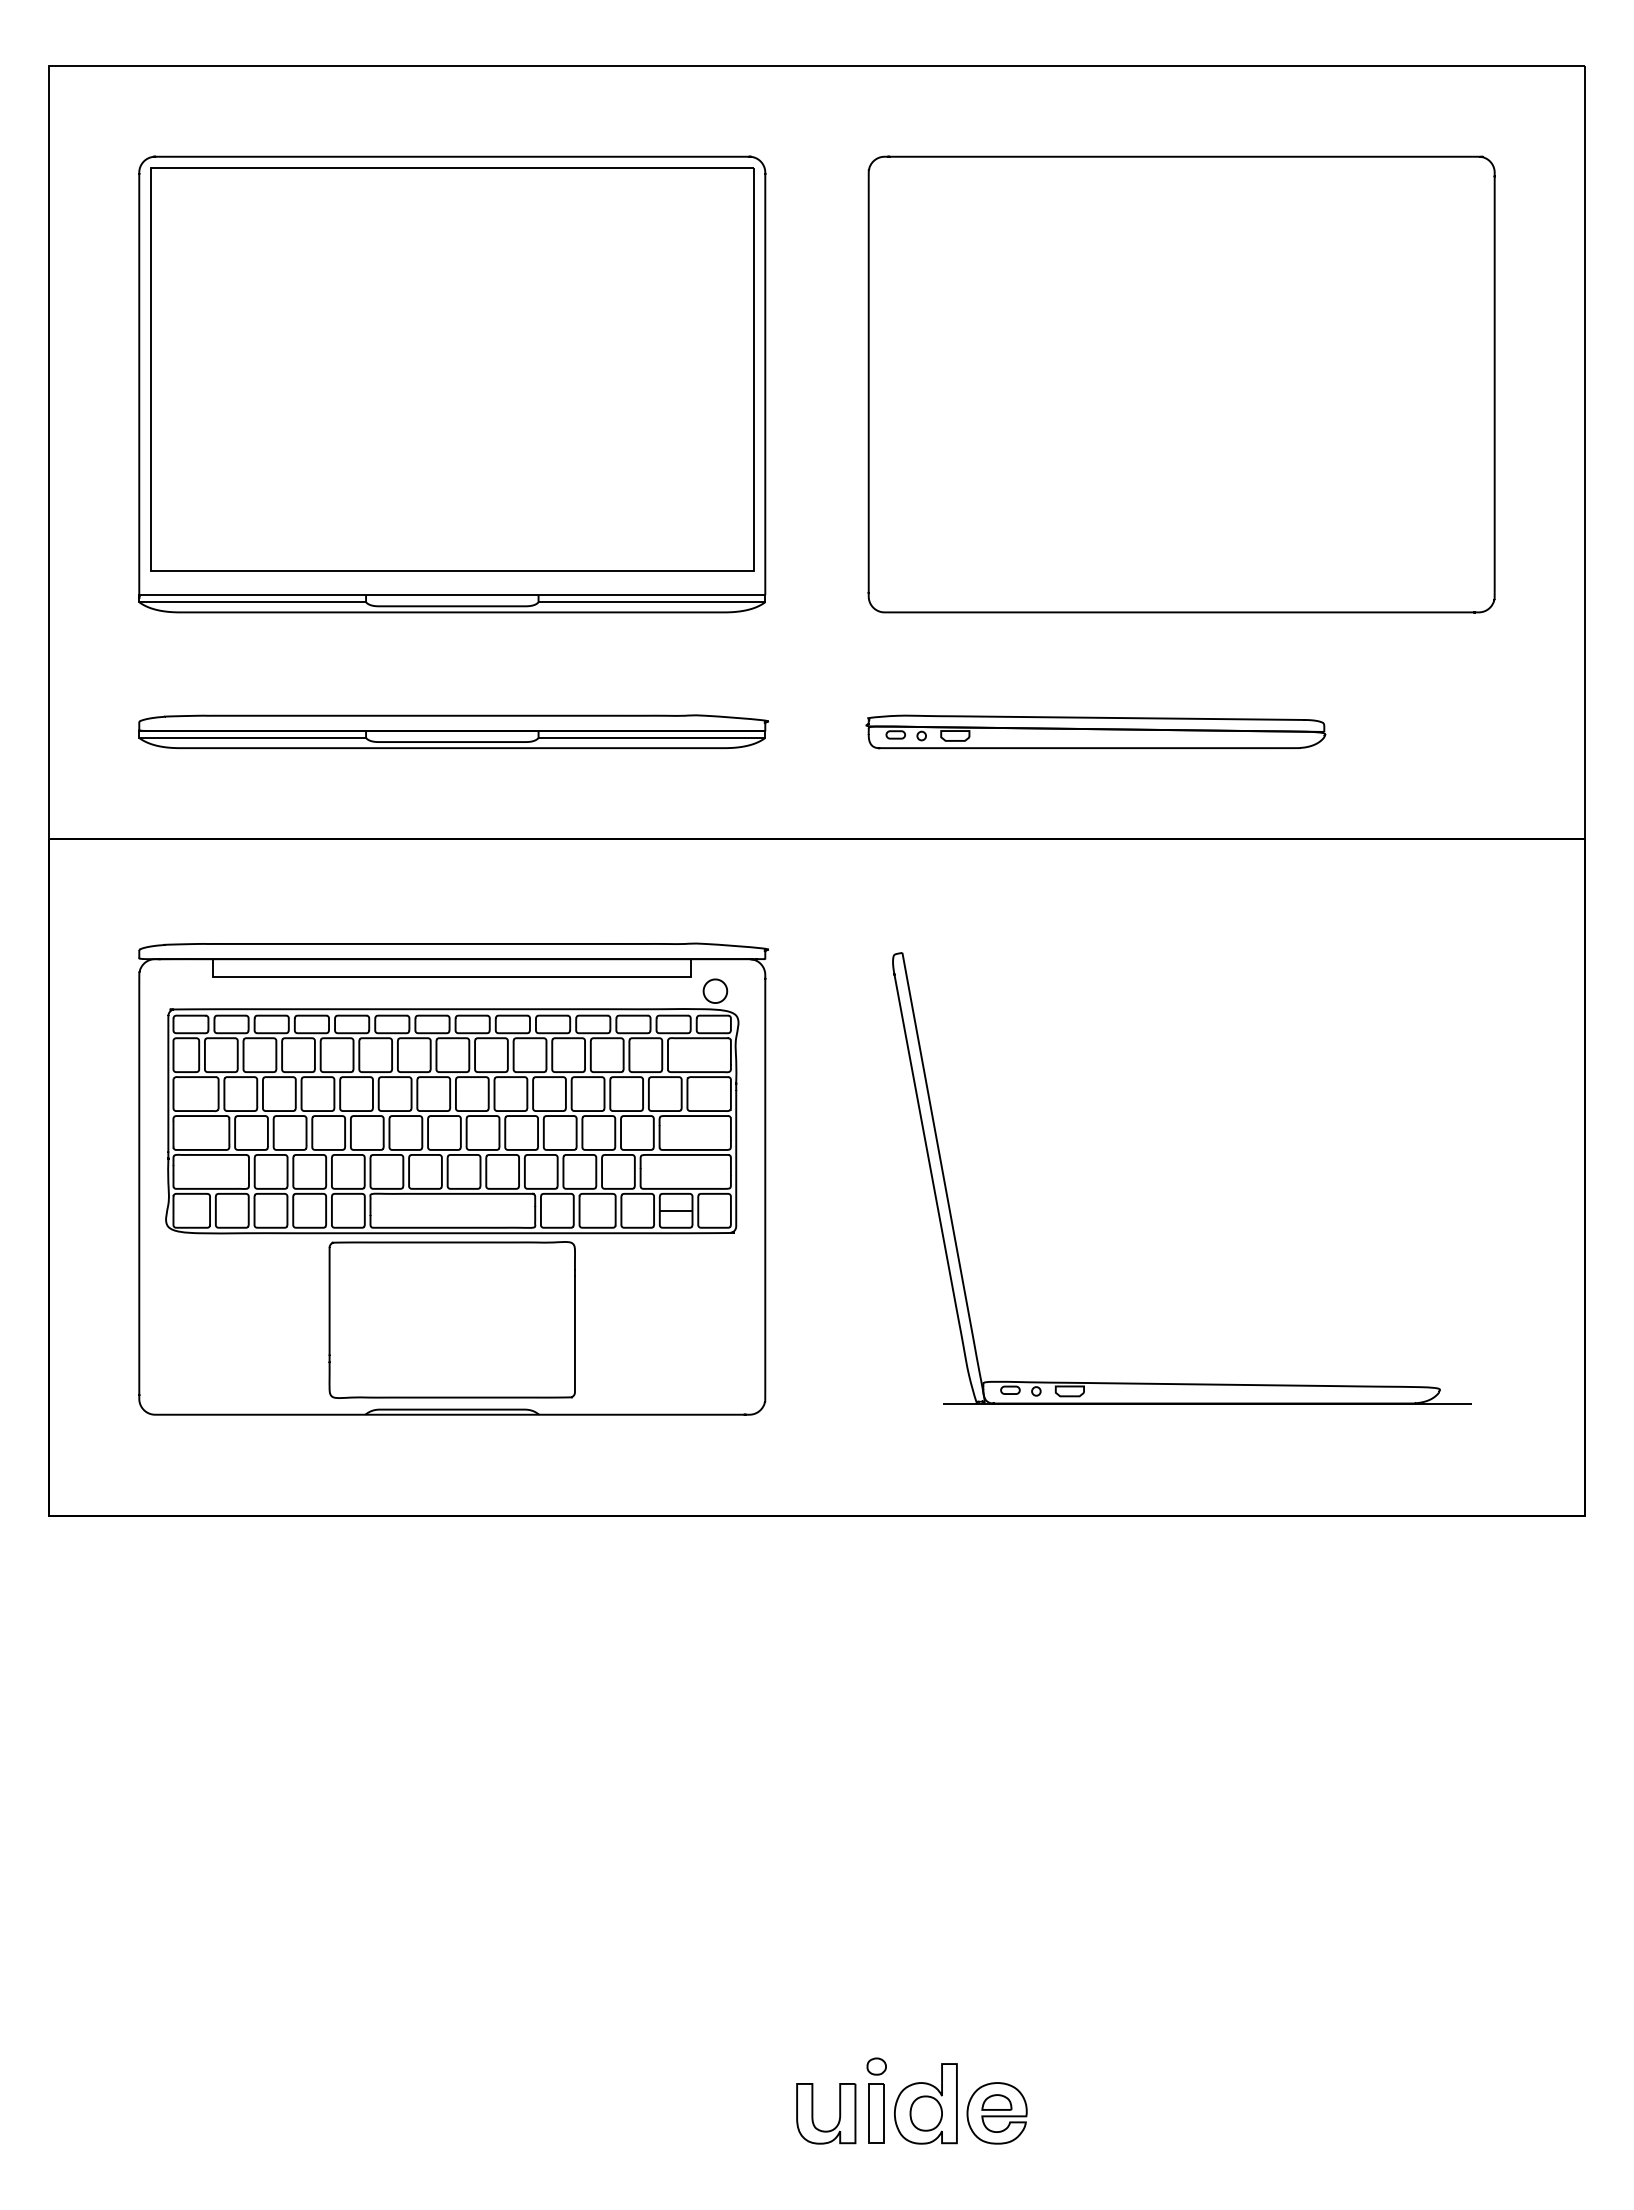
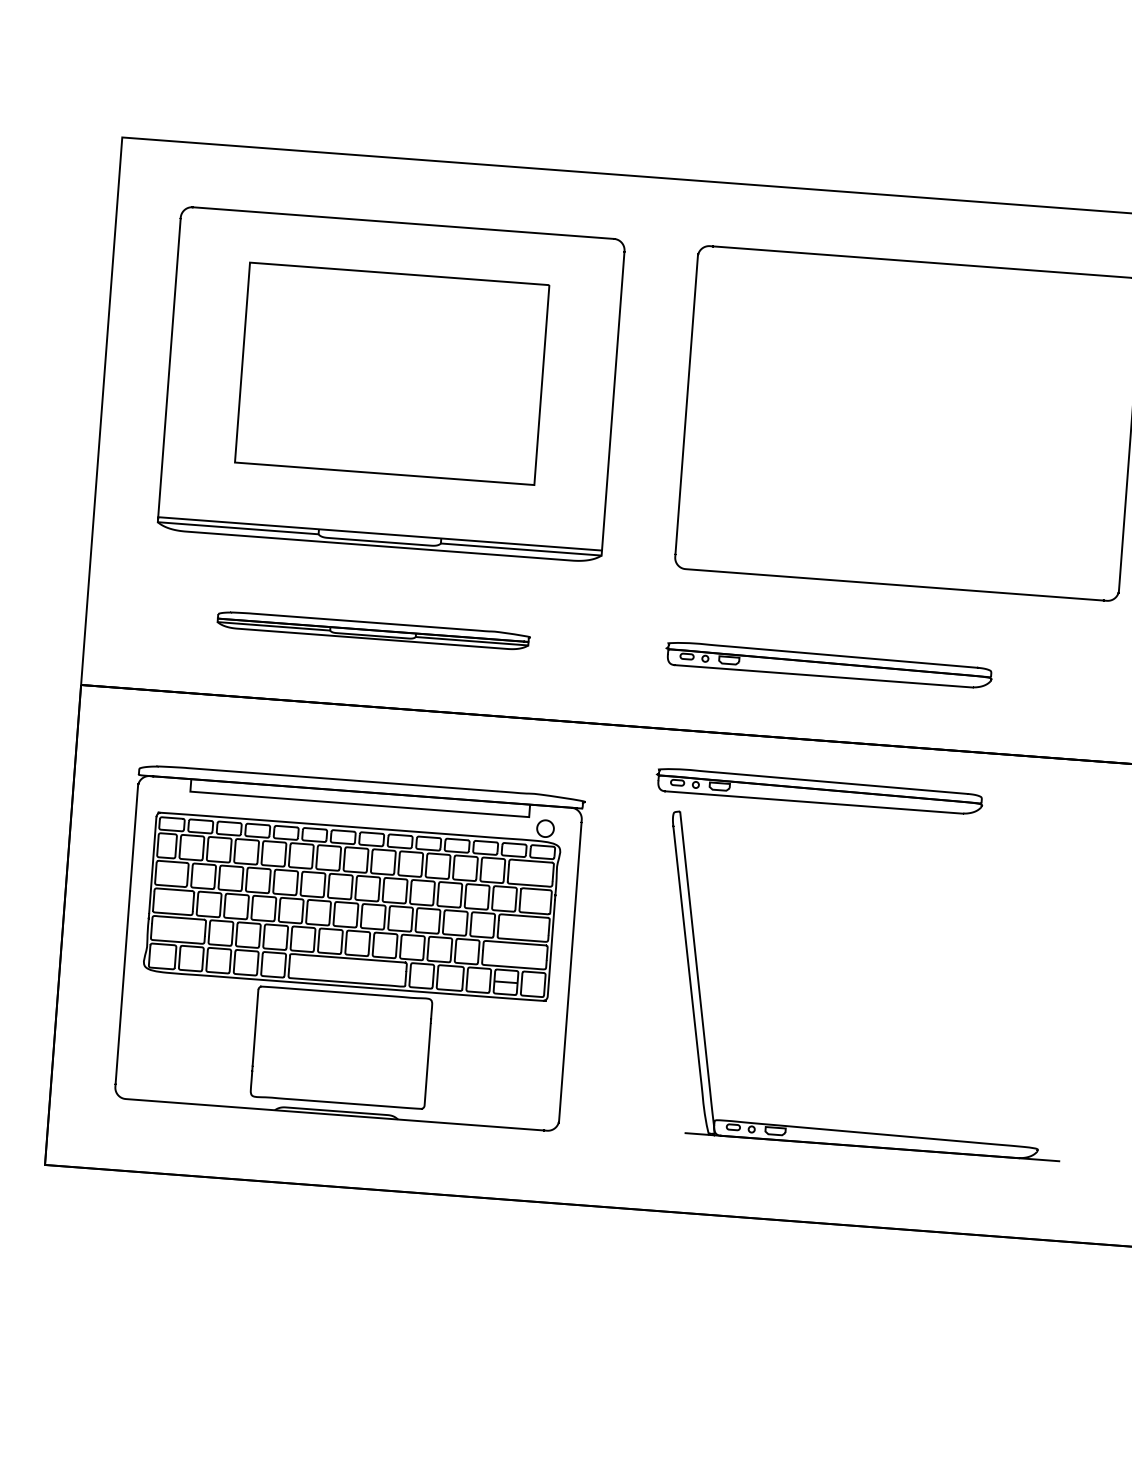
part: (452, 369) -> (392, 373), size x0.7
part: (453, 731) -> (373, 630), size x0.7
part: (1095, 909) -> (819, 791), added

